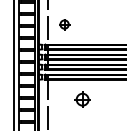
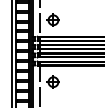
part: (64, 24) -> (53, 20), size x1.43
part: (82, 99) -> (53, 82), moved

